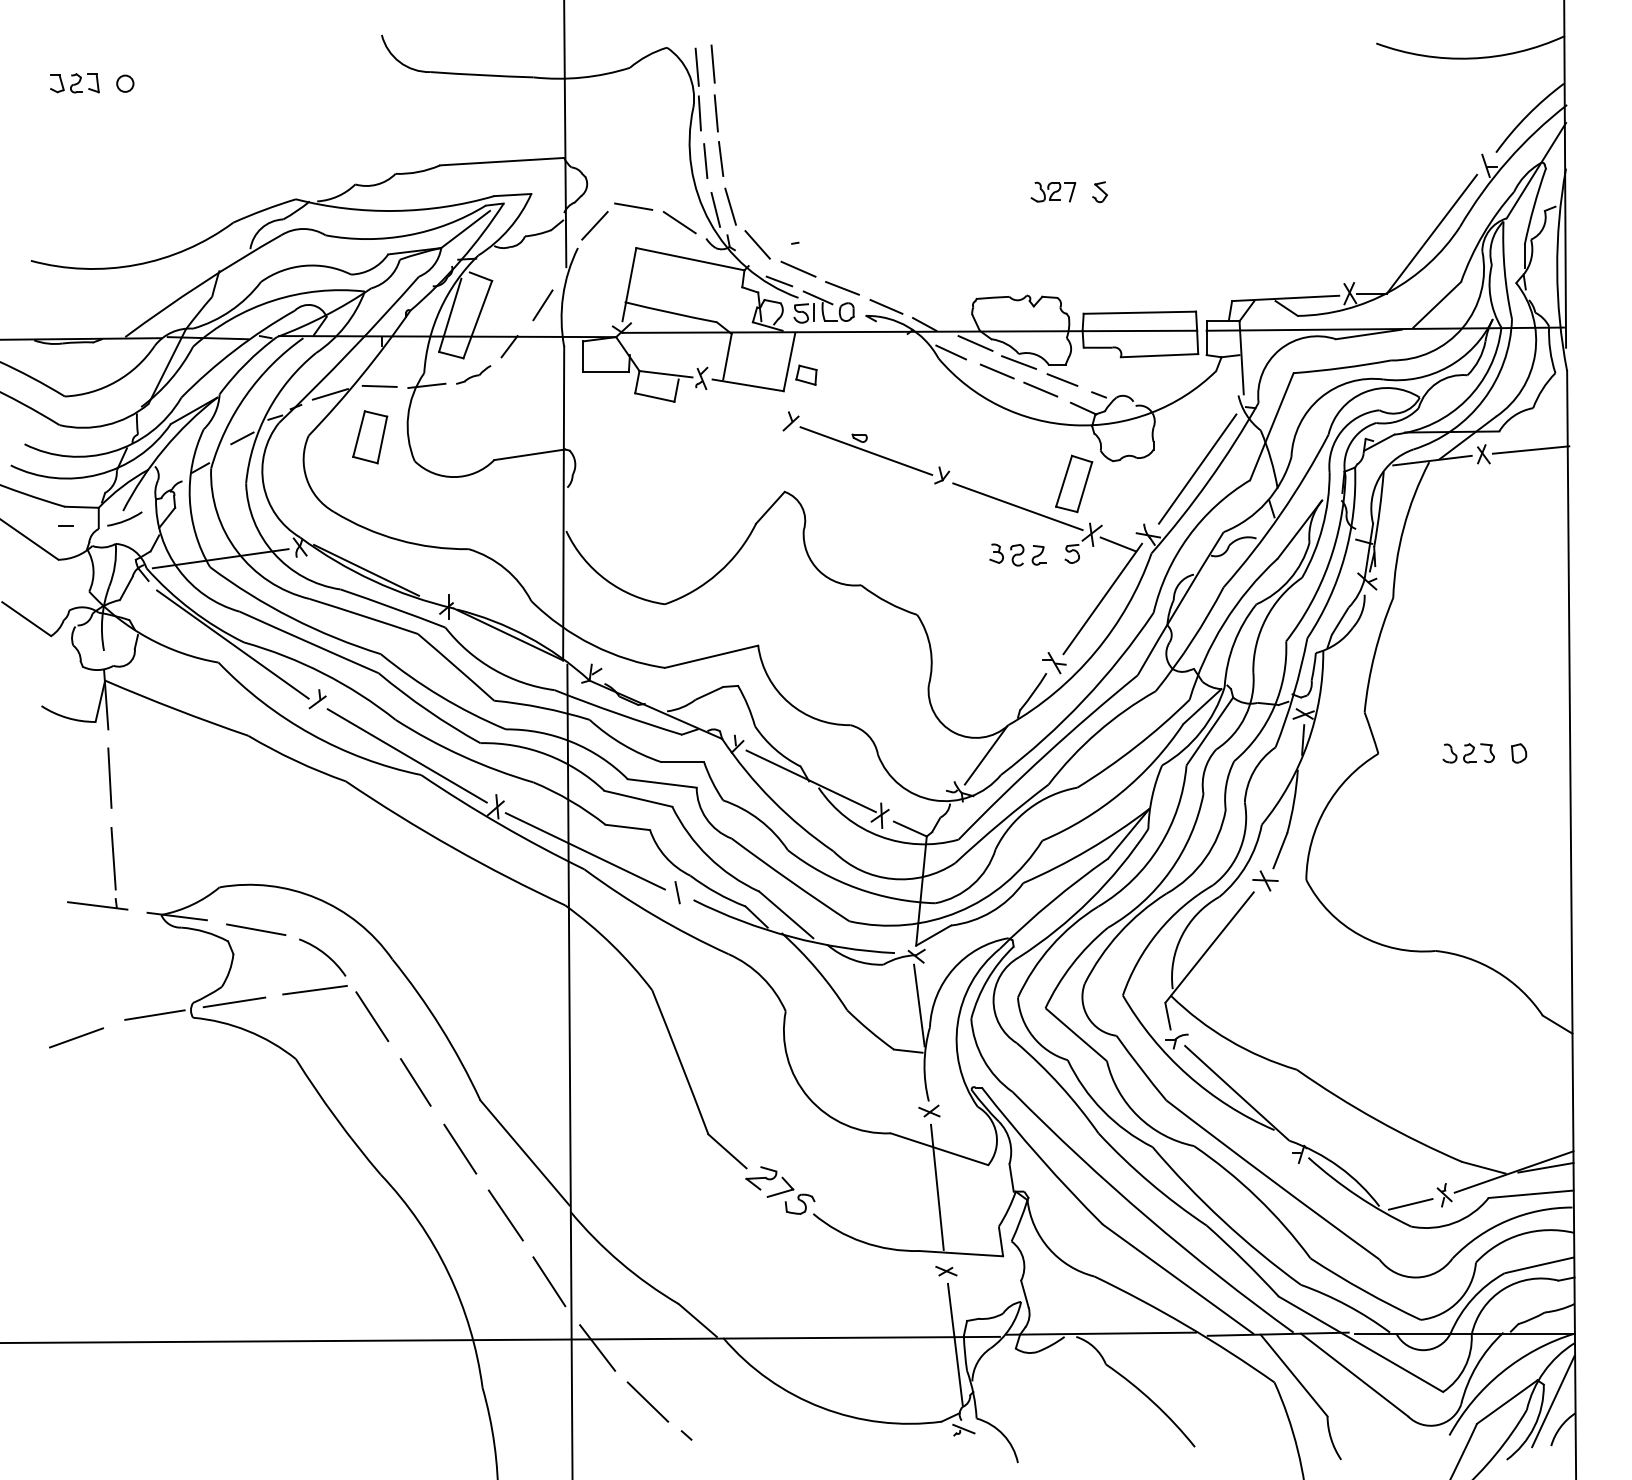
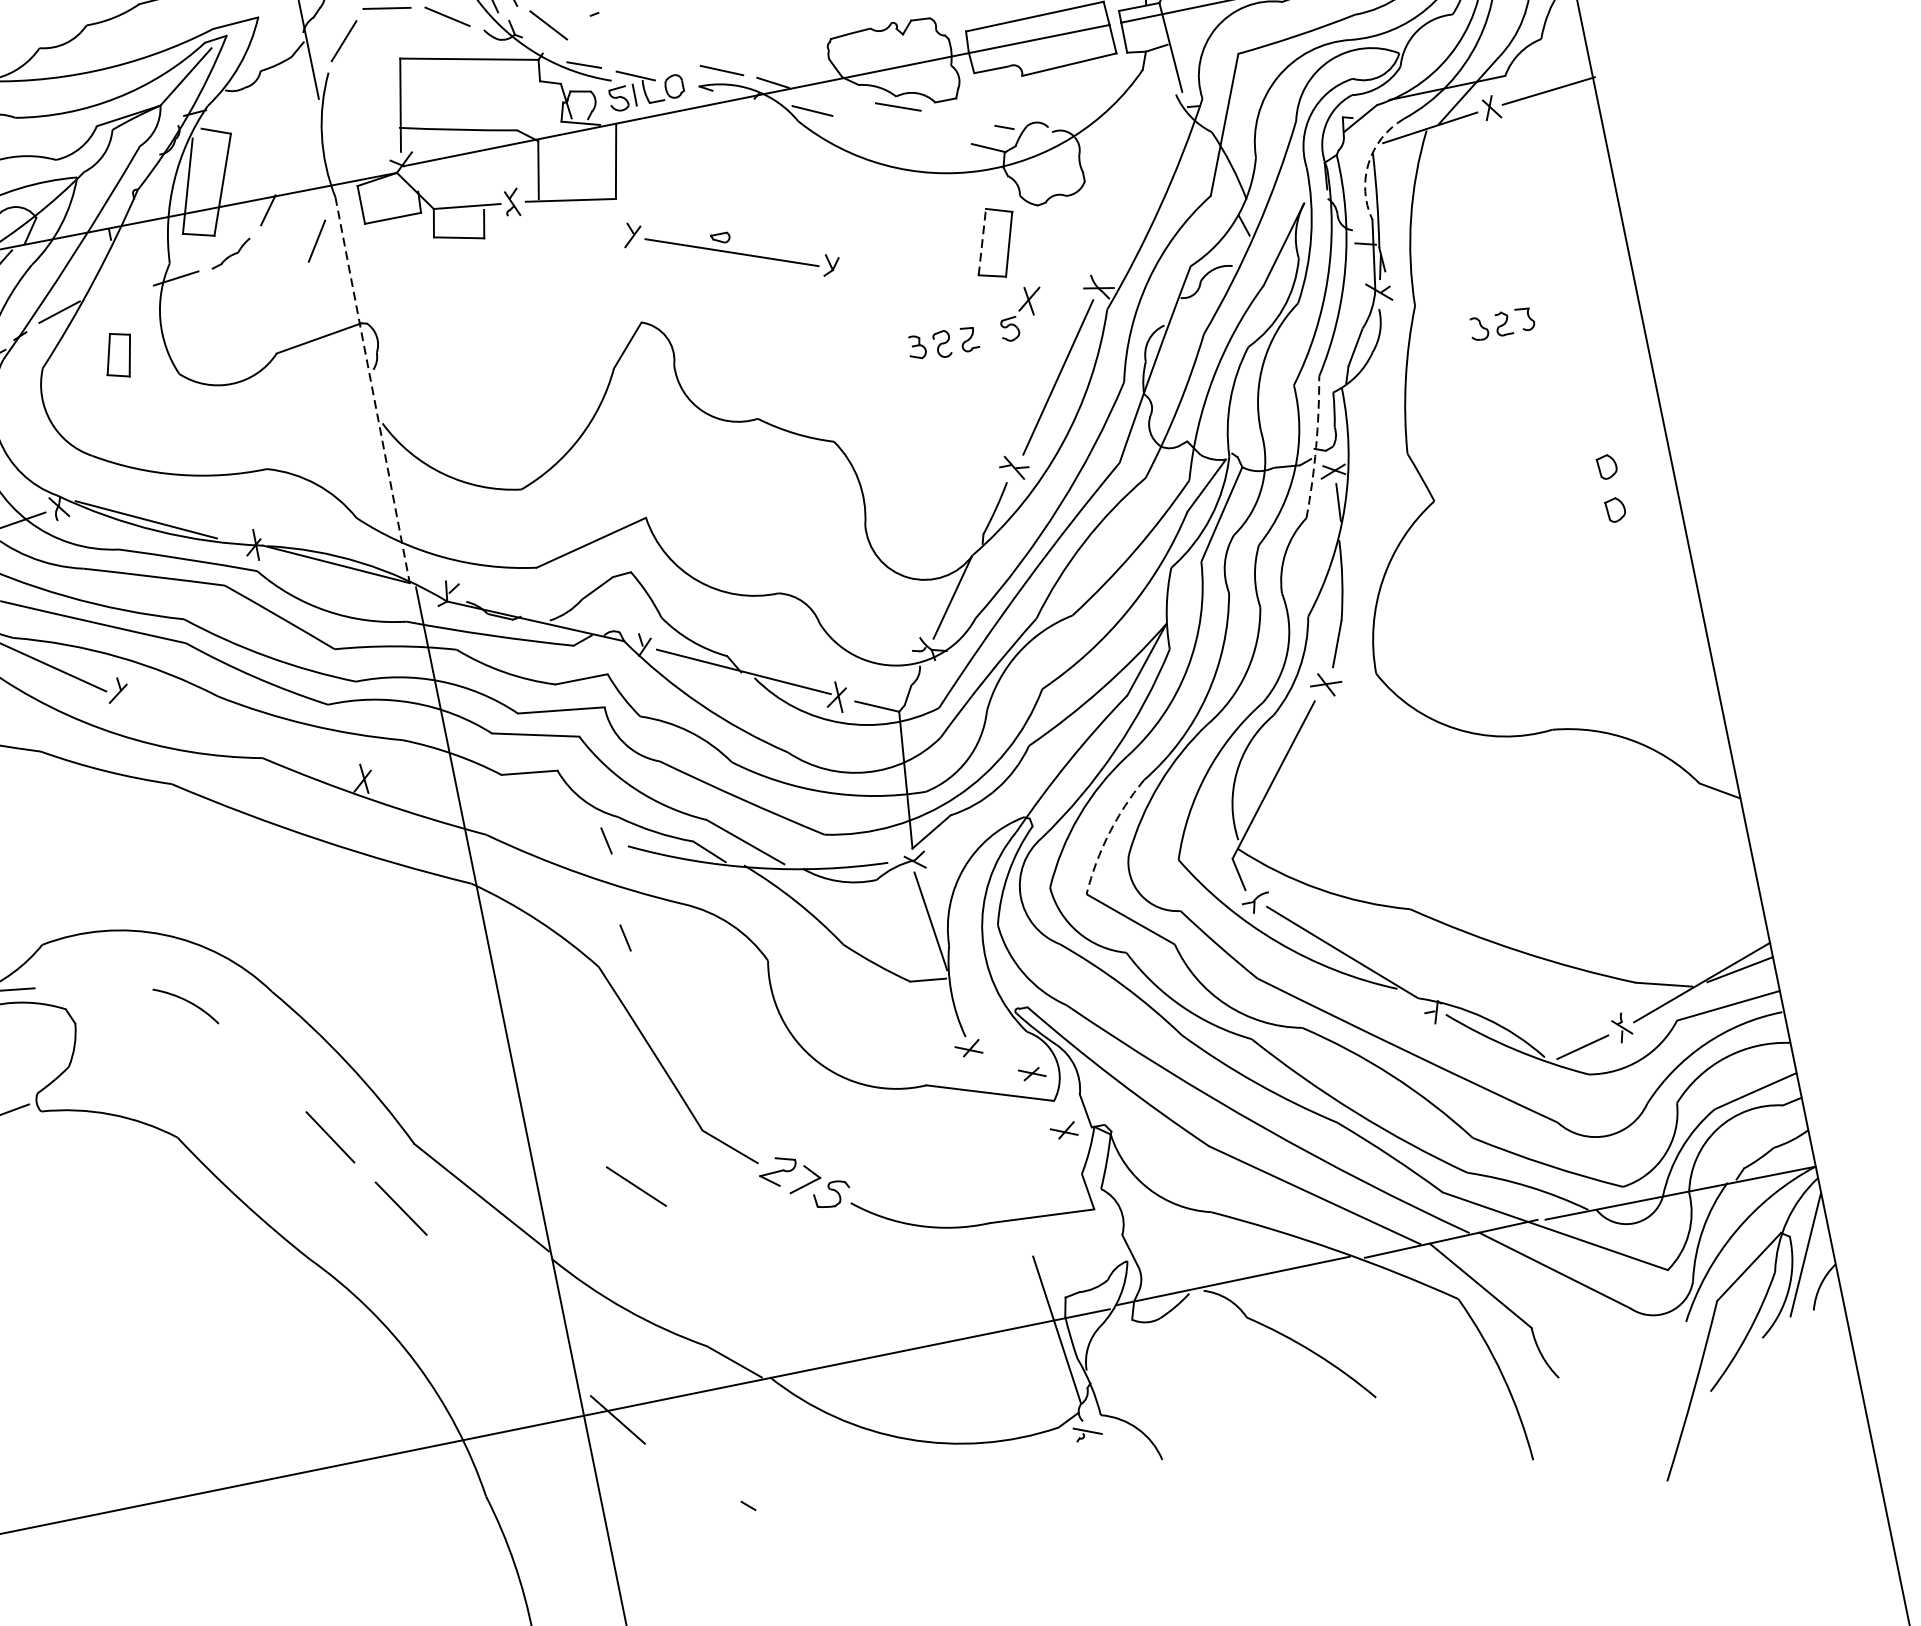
line: (798, 268) -> (604, 44), removed
line: (842, 288) -> (663, 58), removed
line: (542, 305) -> (316, 241), moved
line: (975, 343) -> (840, 94), removed
line: (996, 371) -> (872, 123), removed
part: (806, 374) -> (639, 172), removed
line: (1062, 379) -> (955, 117), removed
line: (379, 385) -> (117, 289), removed
line: (1040, 389) -> (931, 134), removed
part: (370, 437) -> (119, 355), size x0.7
line: (1197, 468) -> (1143, 194), removed
arc: (1378, 478) -> (1368, 162), solid -> dashed
line: (1064, 481) -> (982, 242), solid -> dashed
line: (563, 503) -> (372, 390), solid -> dashed
line: (1017, 506) -> (931, 284), removed
line: (1117, 544) -> (1063, 306), removed
arc: (1293, 693) -> (1315, 447), solid -> dashed
part: (1468, 753) -> (1501, 324), moved
line: (406, 755) -> (240, 737), removed
part: (1519, 788) -> (1616, 509), added
line: (584, 851) -> (482, 812), removed
line: (256, 929) -> (97, 987), removed
arc: (1072, 964) -> (1109, 834), solid -> dashed
line: (677, 971) -> (625, 937), added
line: (314, 989) -> (183, 1047), removed
line: (234, 1002) -> (88, 1082), removed
line: (372, 1016) -> (261, 1066), removed
line: (937, 1186) -> (996, 1139), removed
part: (991, 1189) -> (1063, 1130), added
line: (505, 1215) -> (472, 1279), removed
part: (946, 1271) -> (1032, 1073), moved
line: (549, 1281) -> (542, 1349), removed
line: (647, 1401) -> (635, 1186), moved

